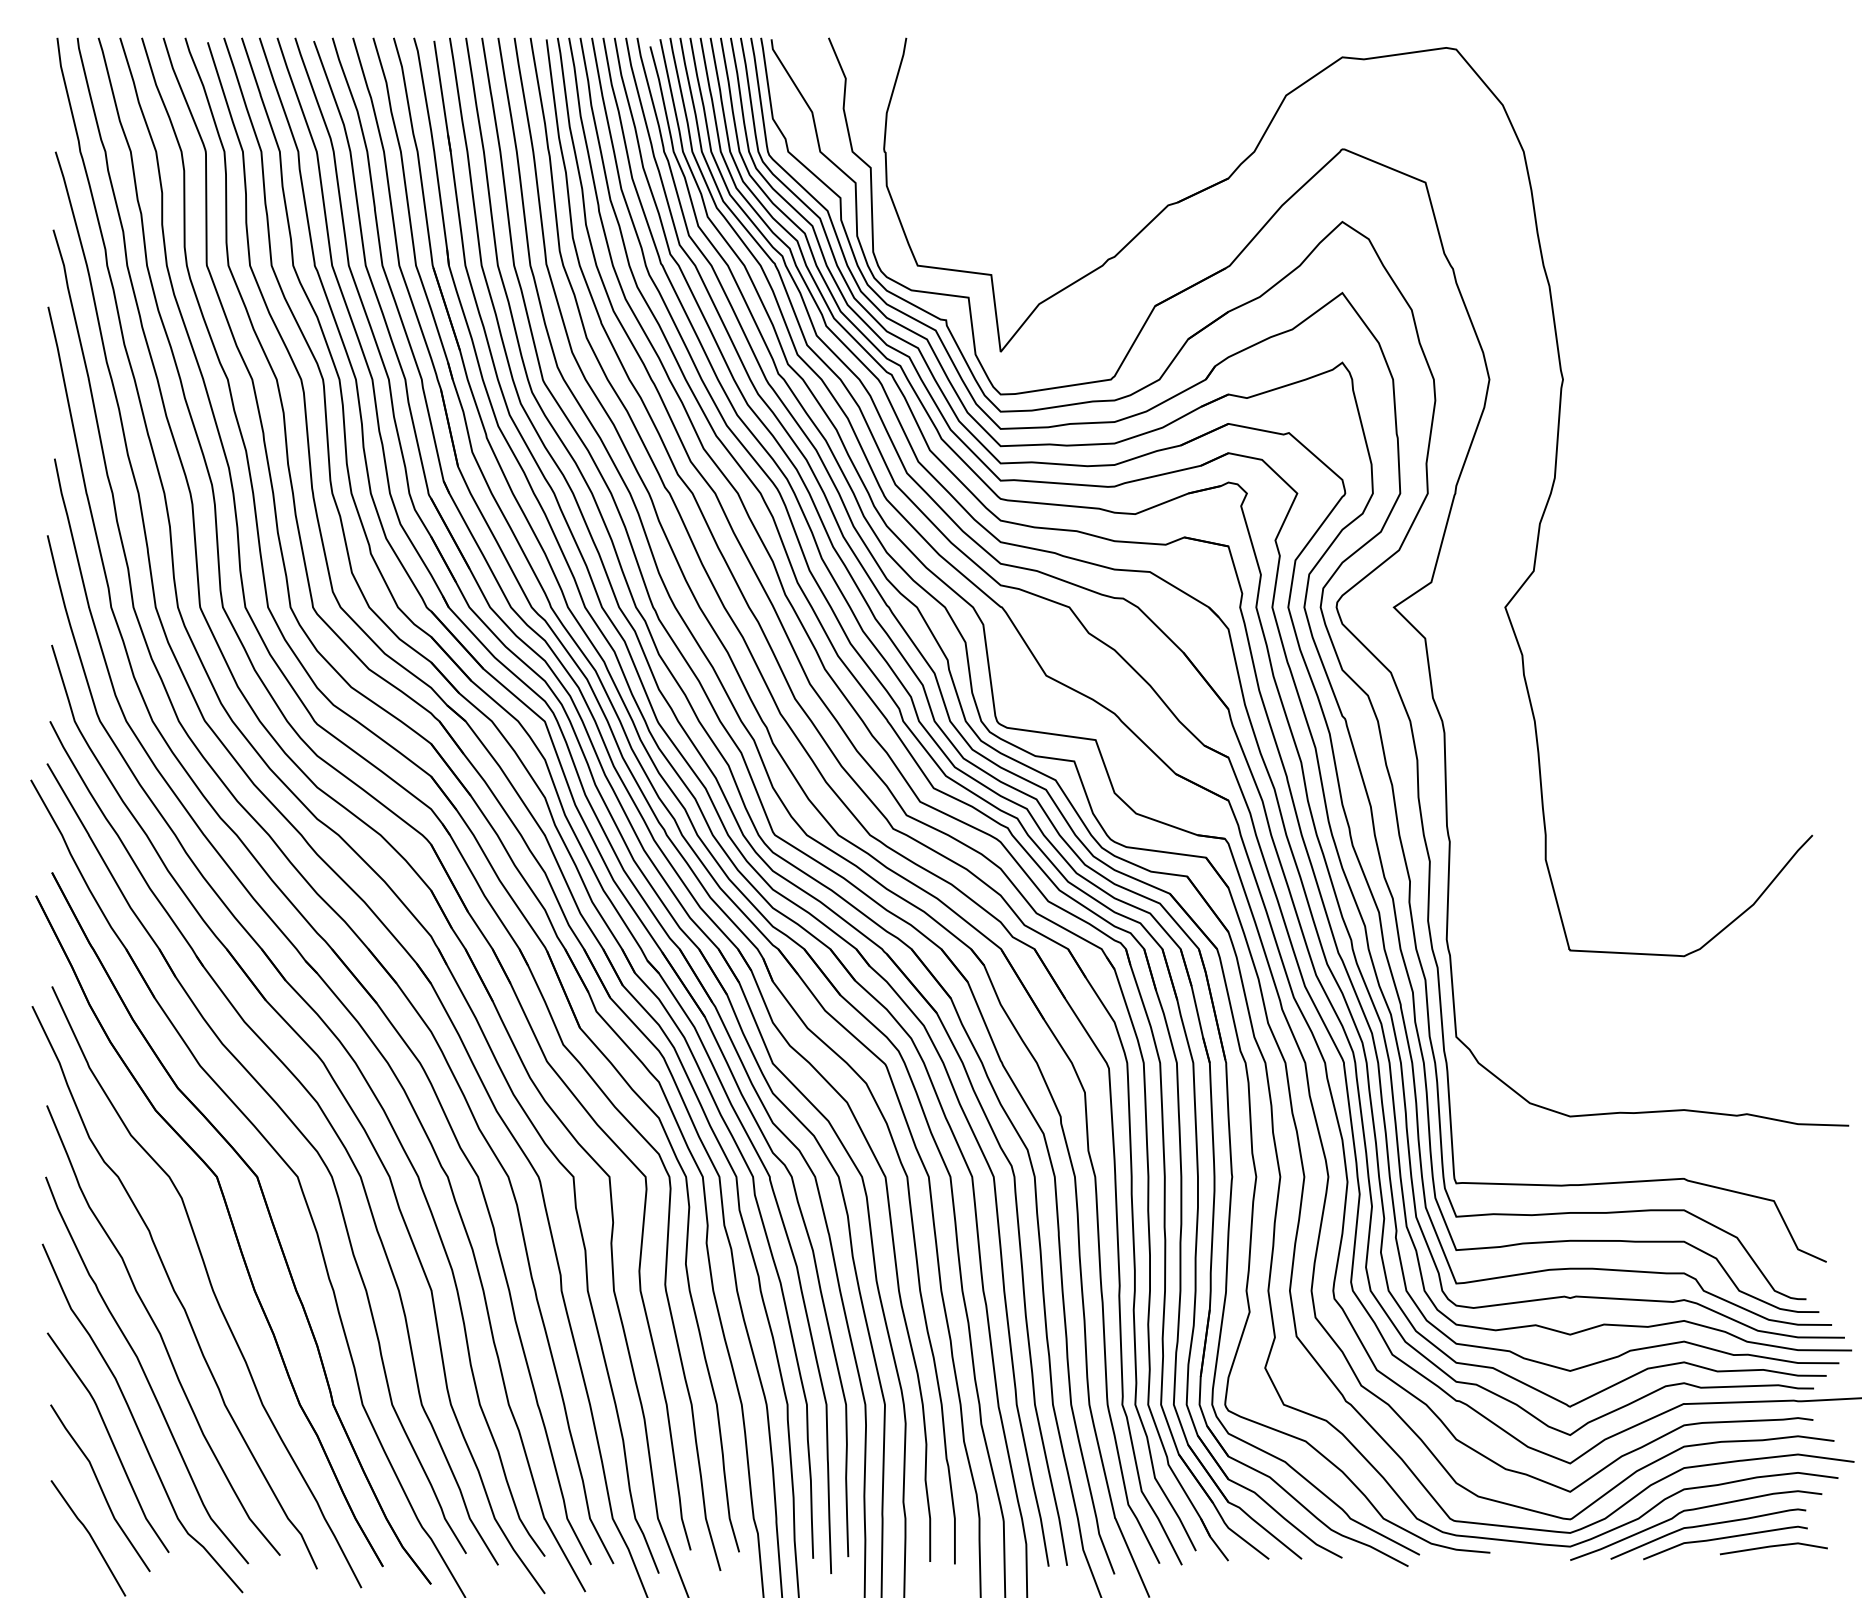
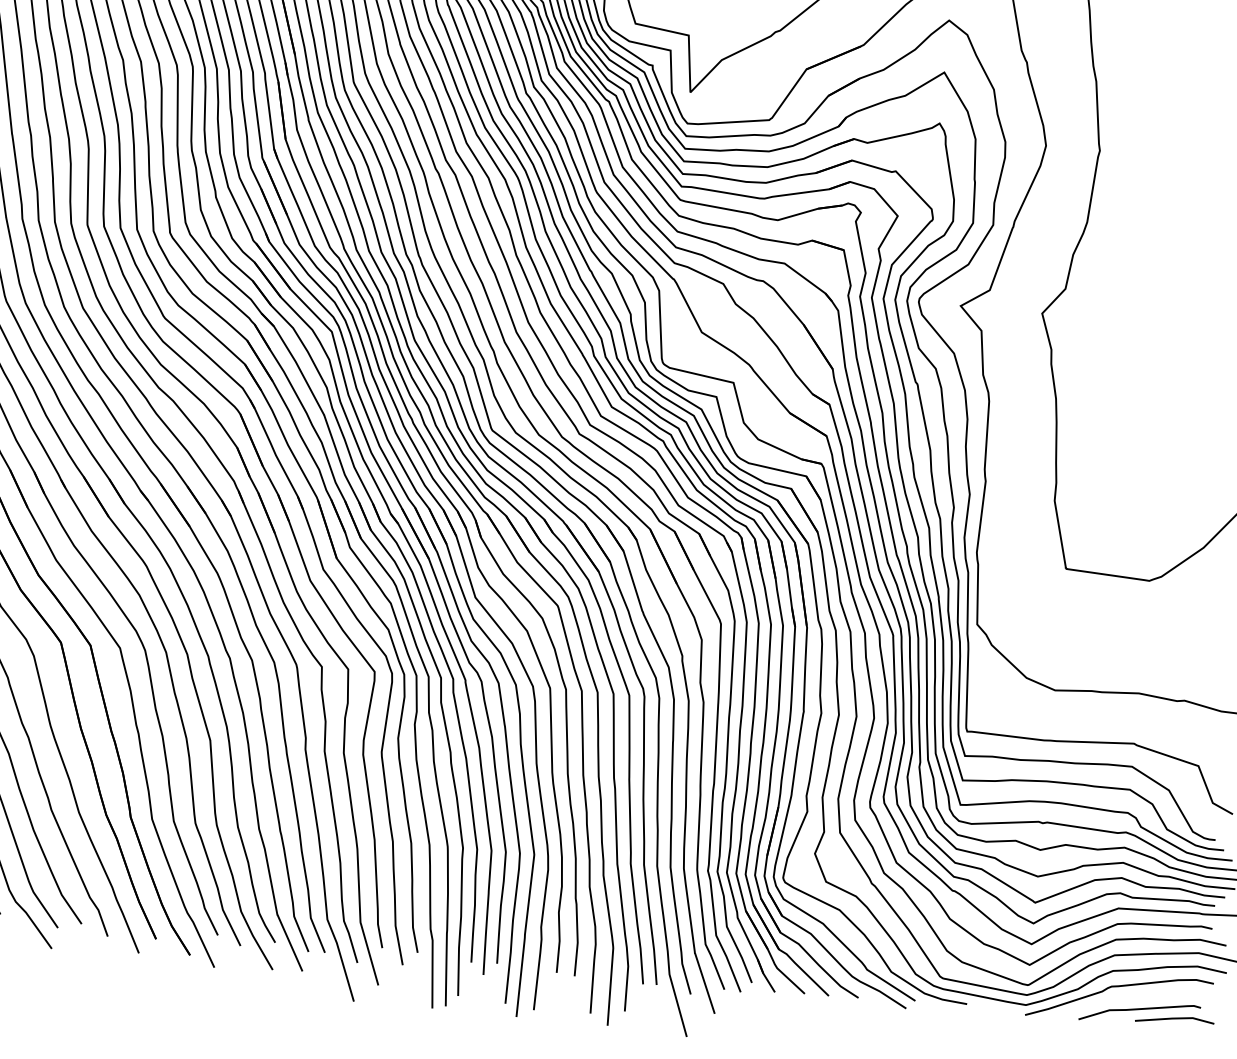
curve: (1705, 1526) -> (1126, 999), removed

